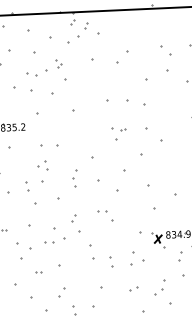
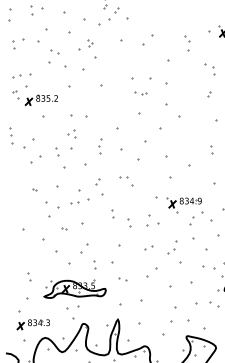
part: (166, 59) -> (187, 43), size x0.62
part: (31, 74) -> (54, 51), moved
part: (118, 129) -> (140, 93), moved
part: (91, 252) -> (112, 213), size x0.62

